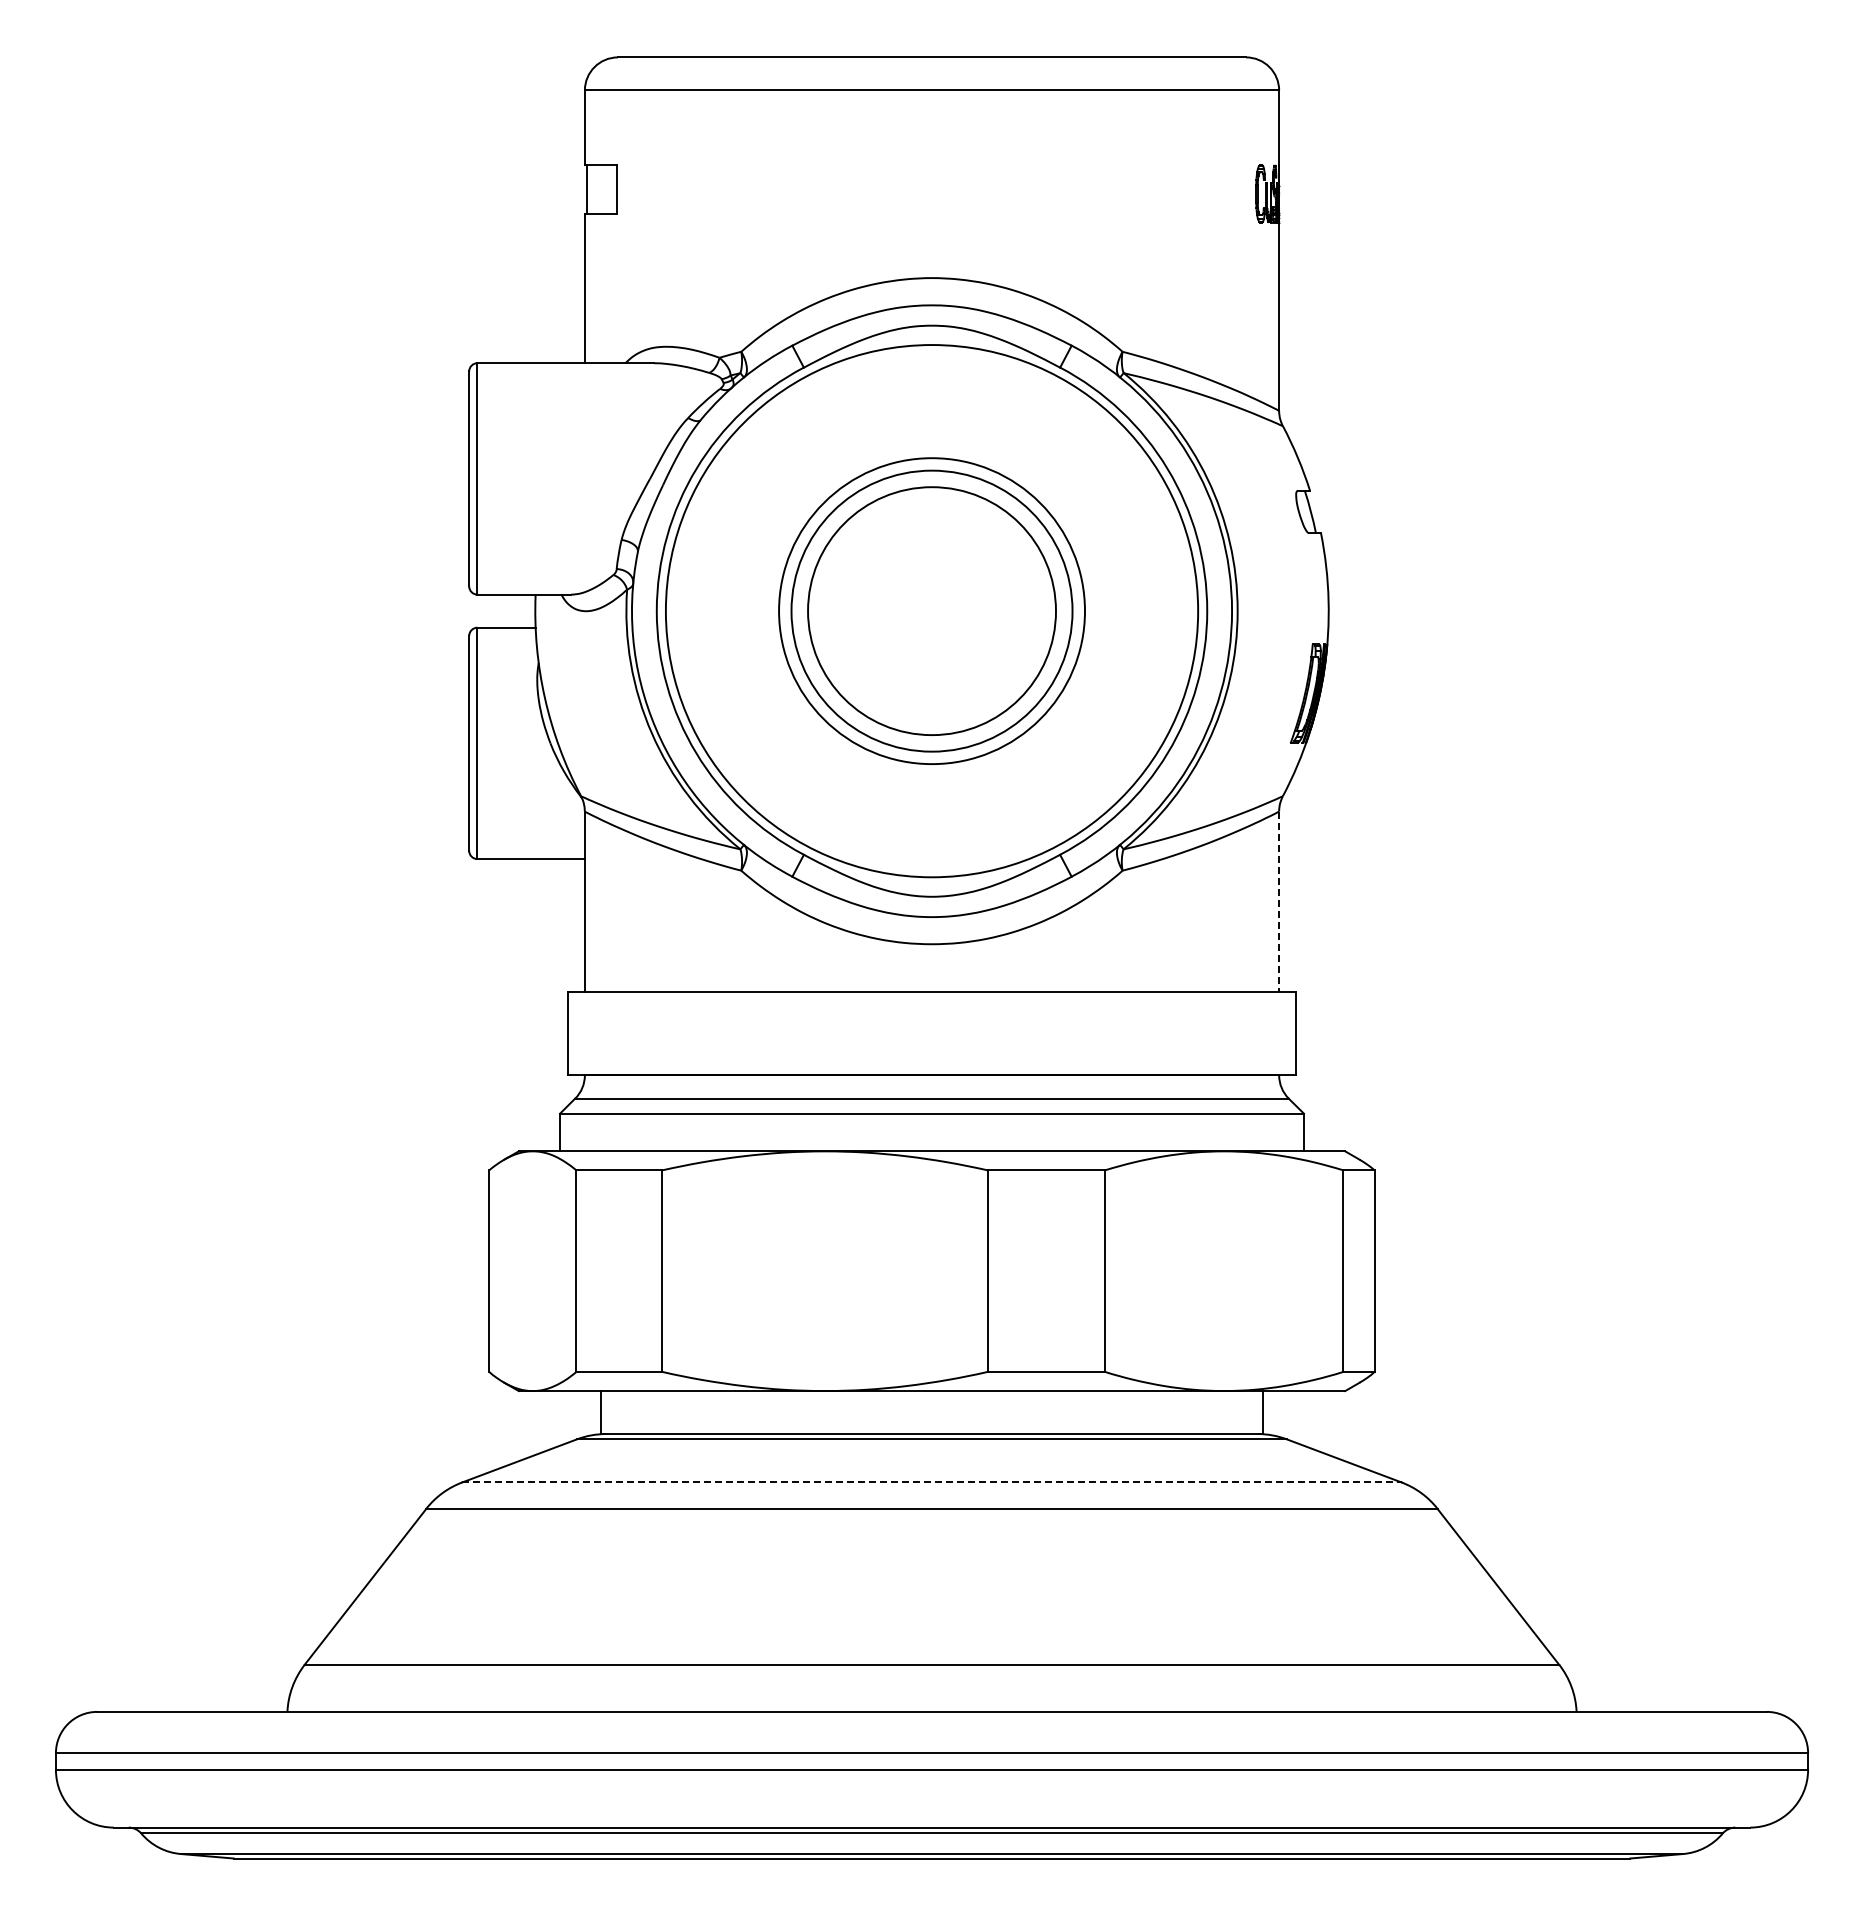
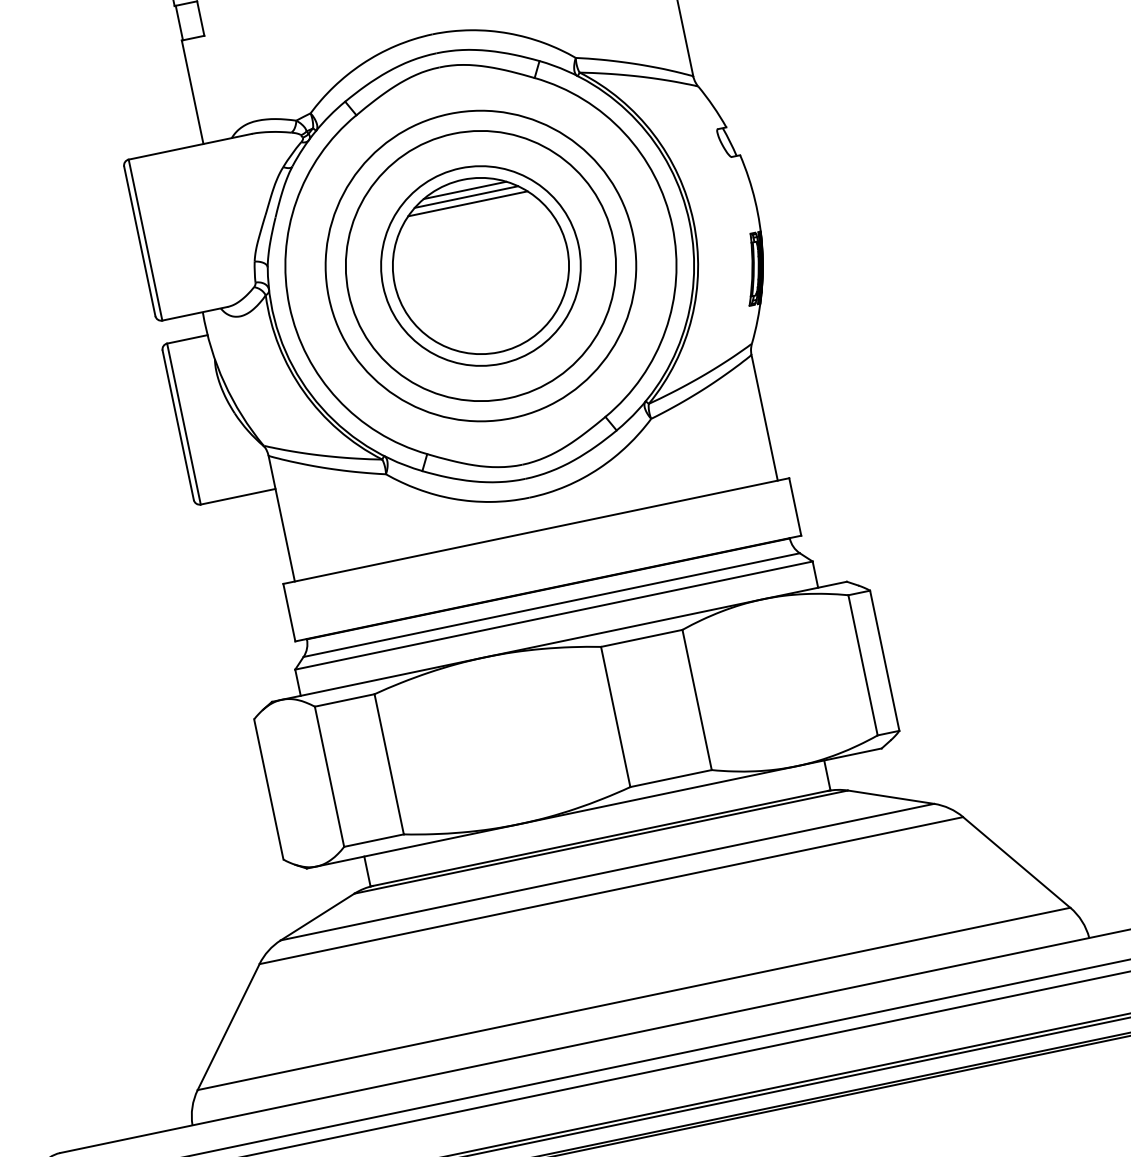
line: (931, 502) -> (464, 190), added
line: (931, 511) -> (466, 196), added
line: (931, 521) -> (467, 203), added
circle: (931, 610) -> (480, 265), size x1.43
circle: (931, 611) -> (480, 266), size x0.71
line: (1279, 902) -> (764, 418), dashed -> solid
line: (931, 1482) -> (607, 872), dashed -> solid

